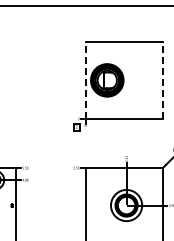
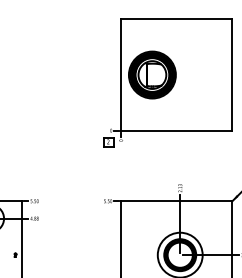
line: (85, 80) -> (121, 75), dashed -> solid
line: (162, 80) -> (231, 75), dashed -> solid

